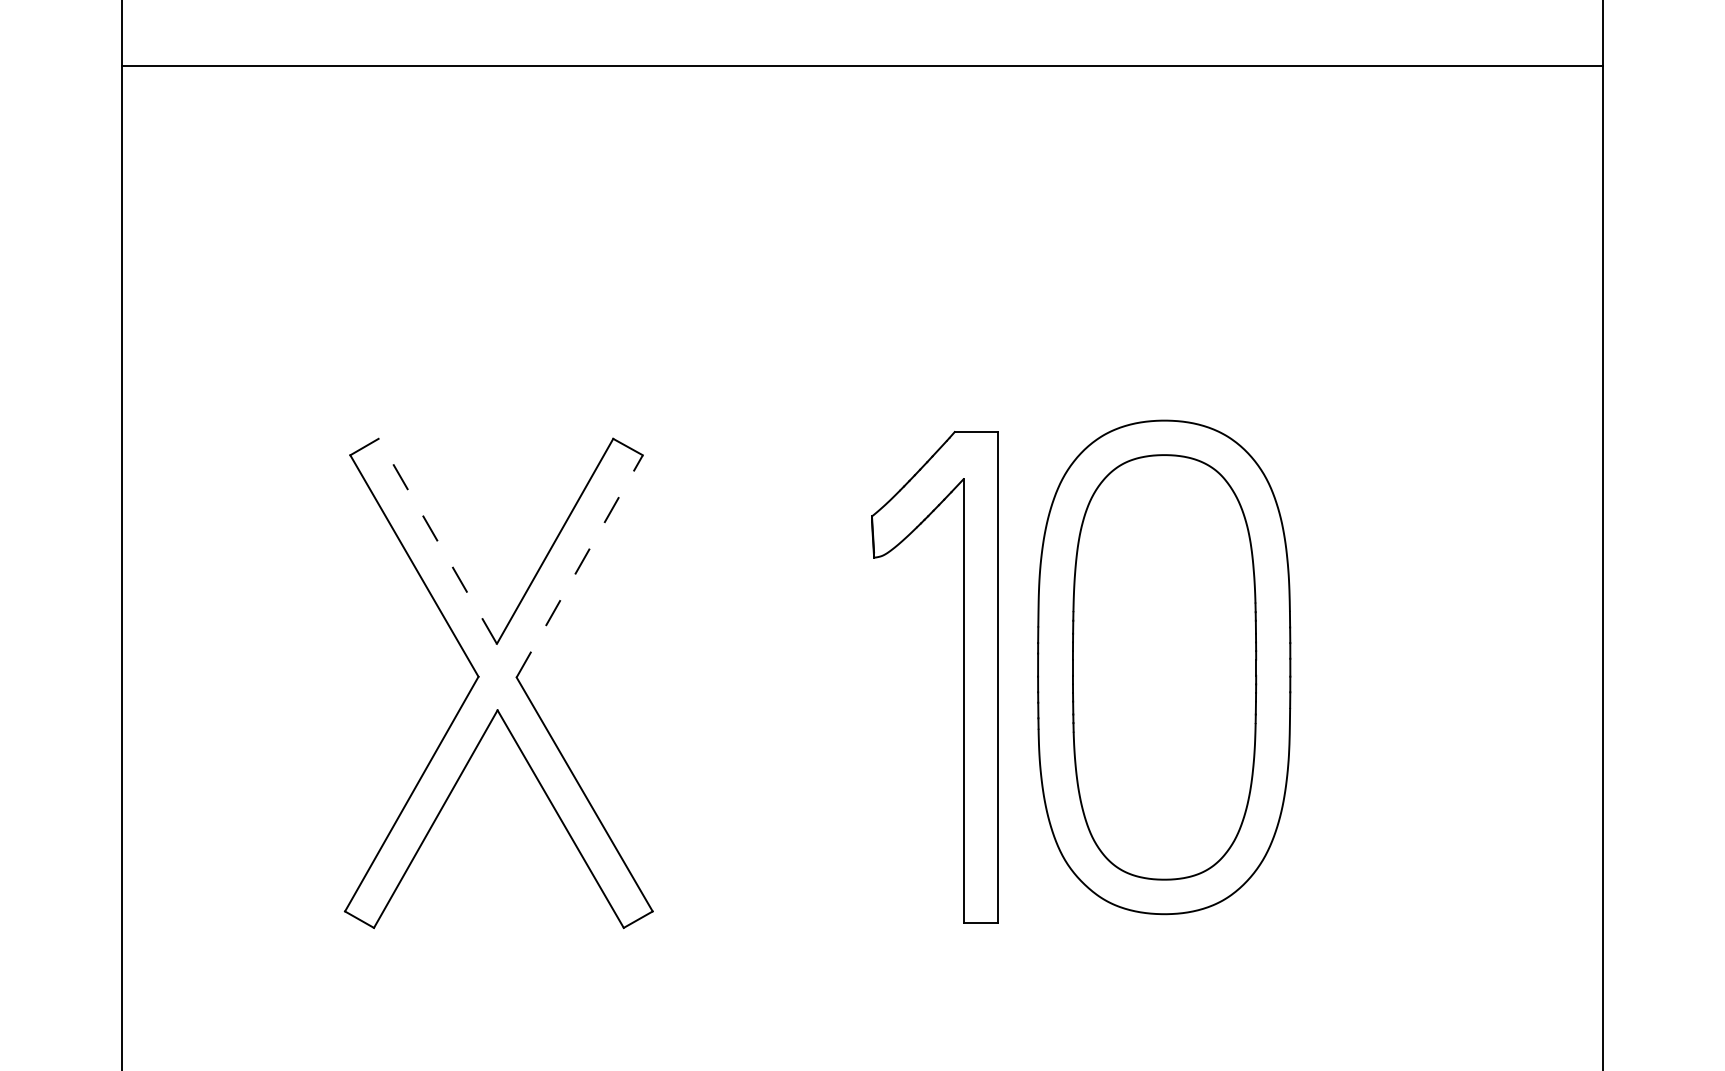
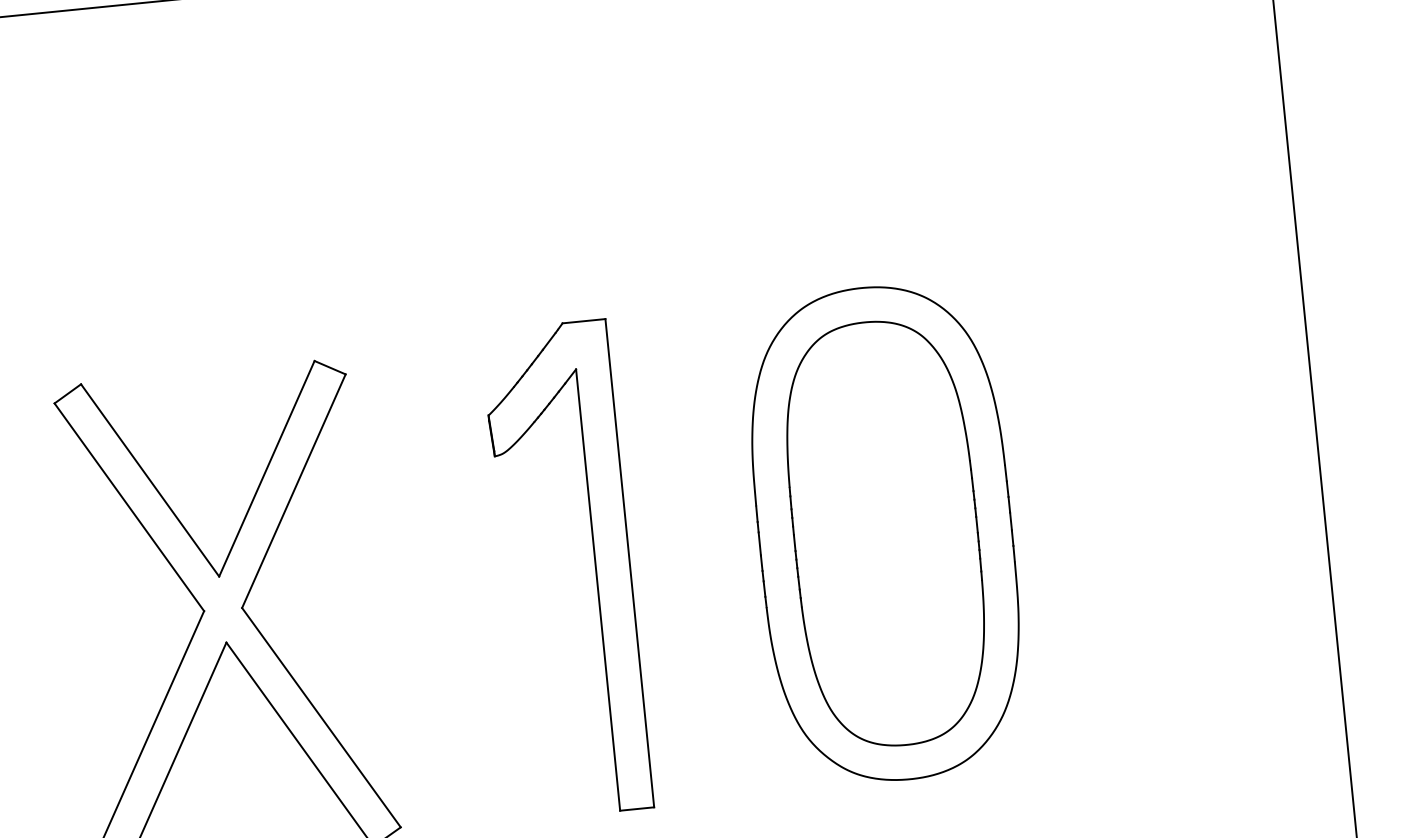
line: (437, 540) -> (149, 479), dashed -> solid
line: (579, 566) -> (293, 491), dashed -> solid
part: (963, 677) -> (595, 566), moved

